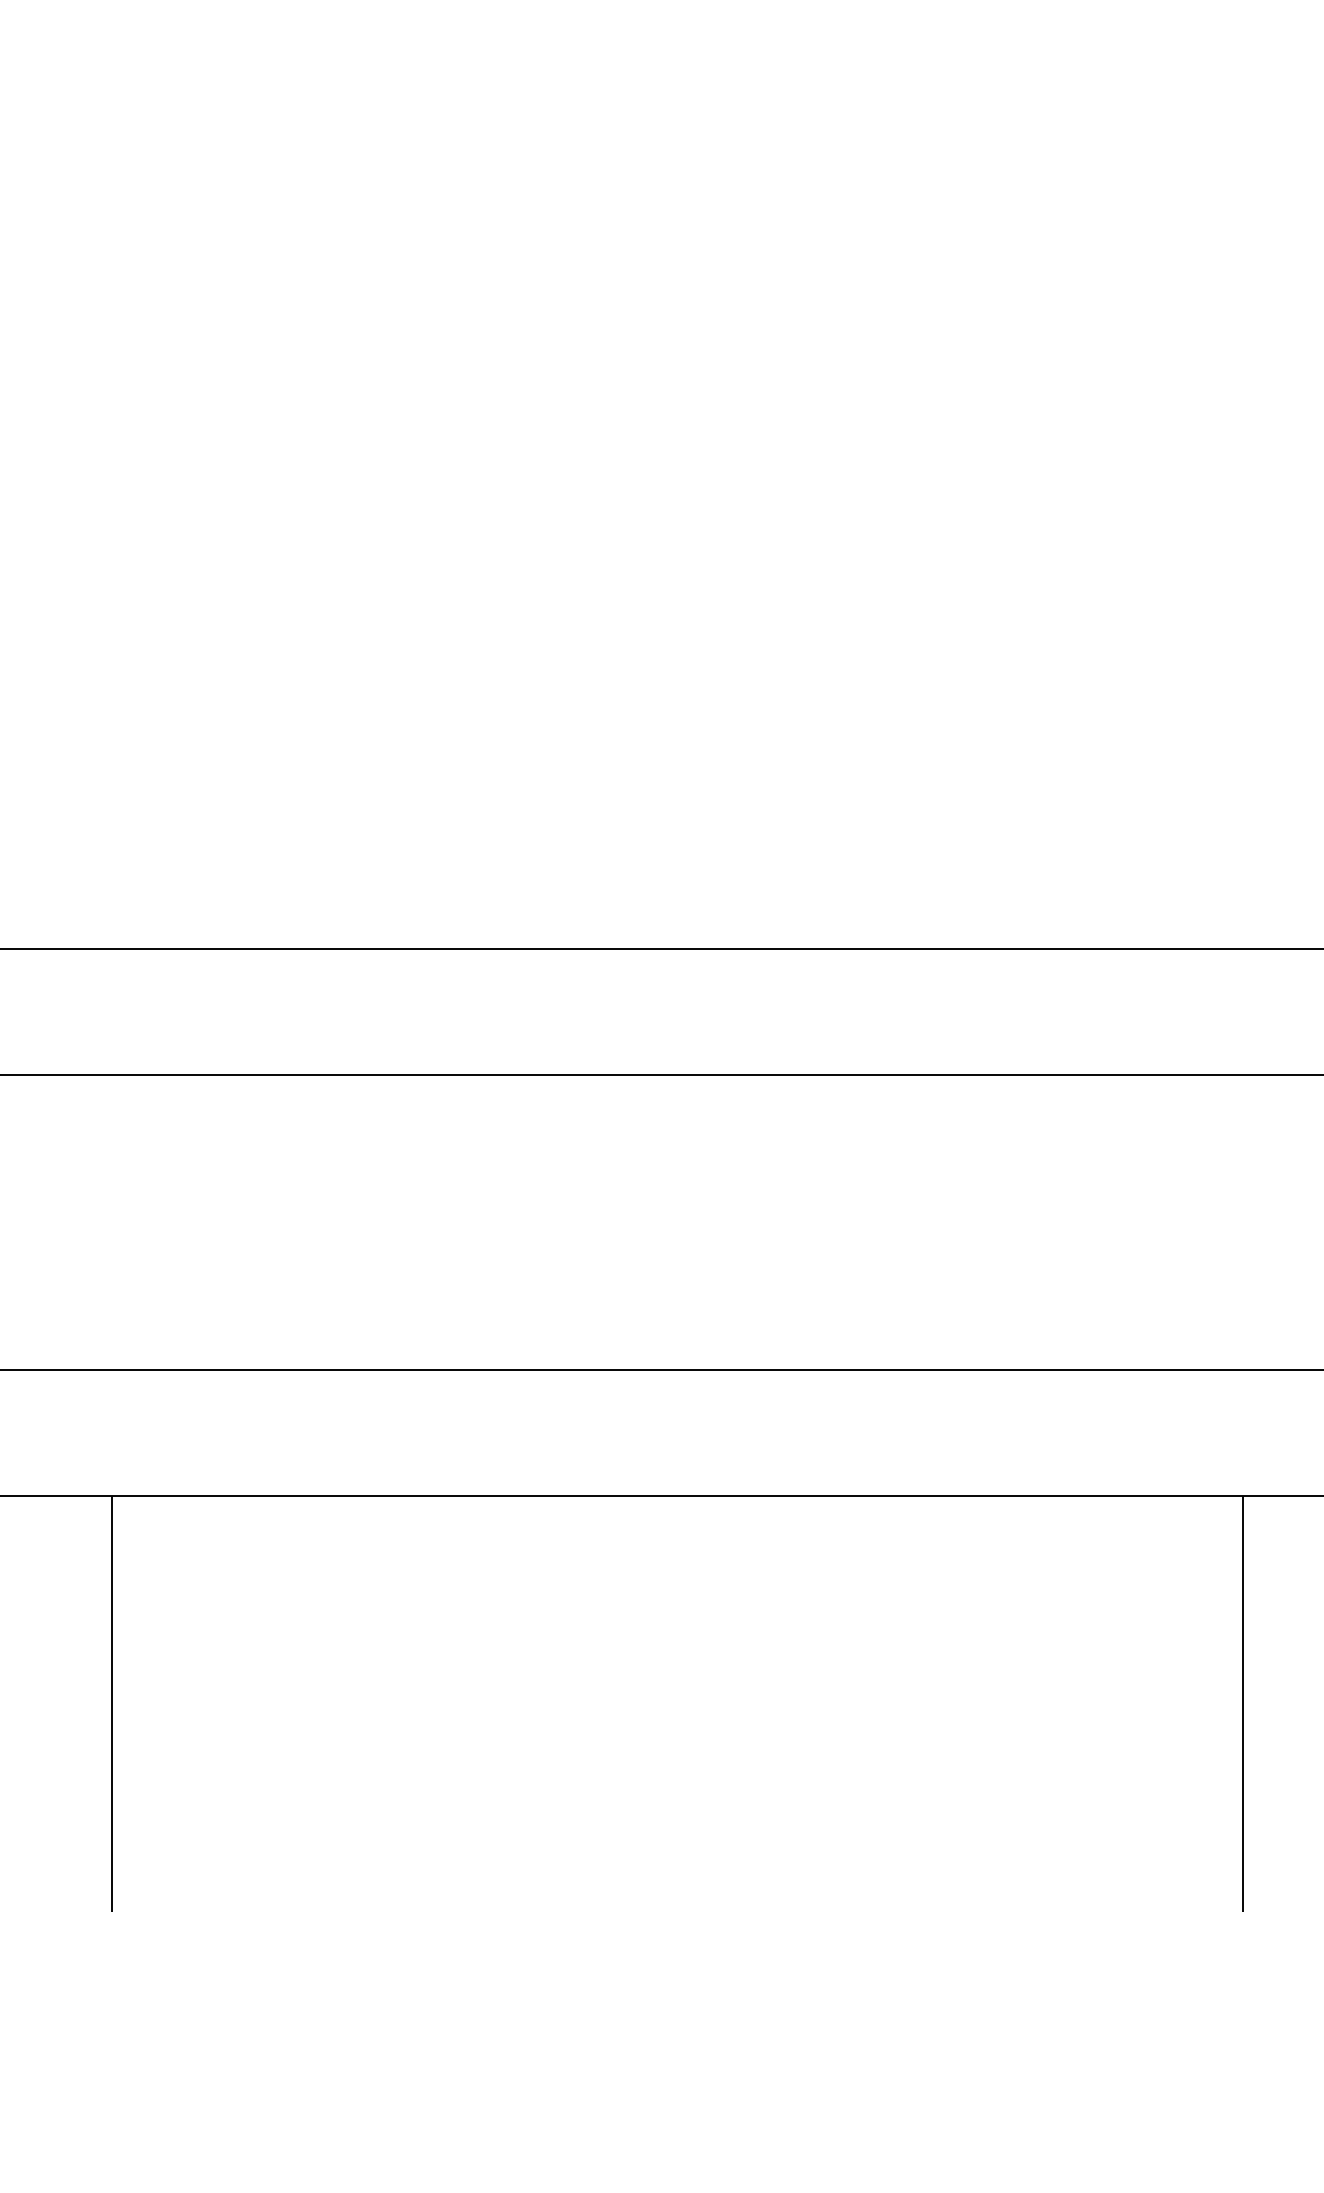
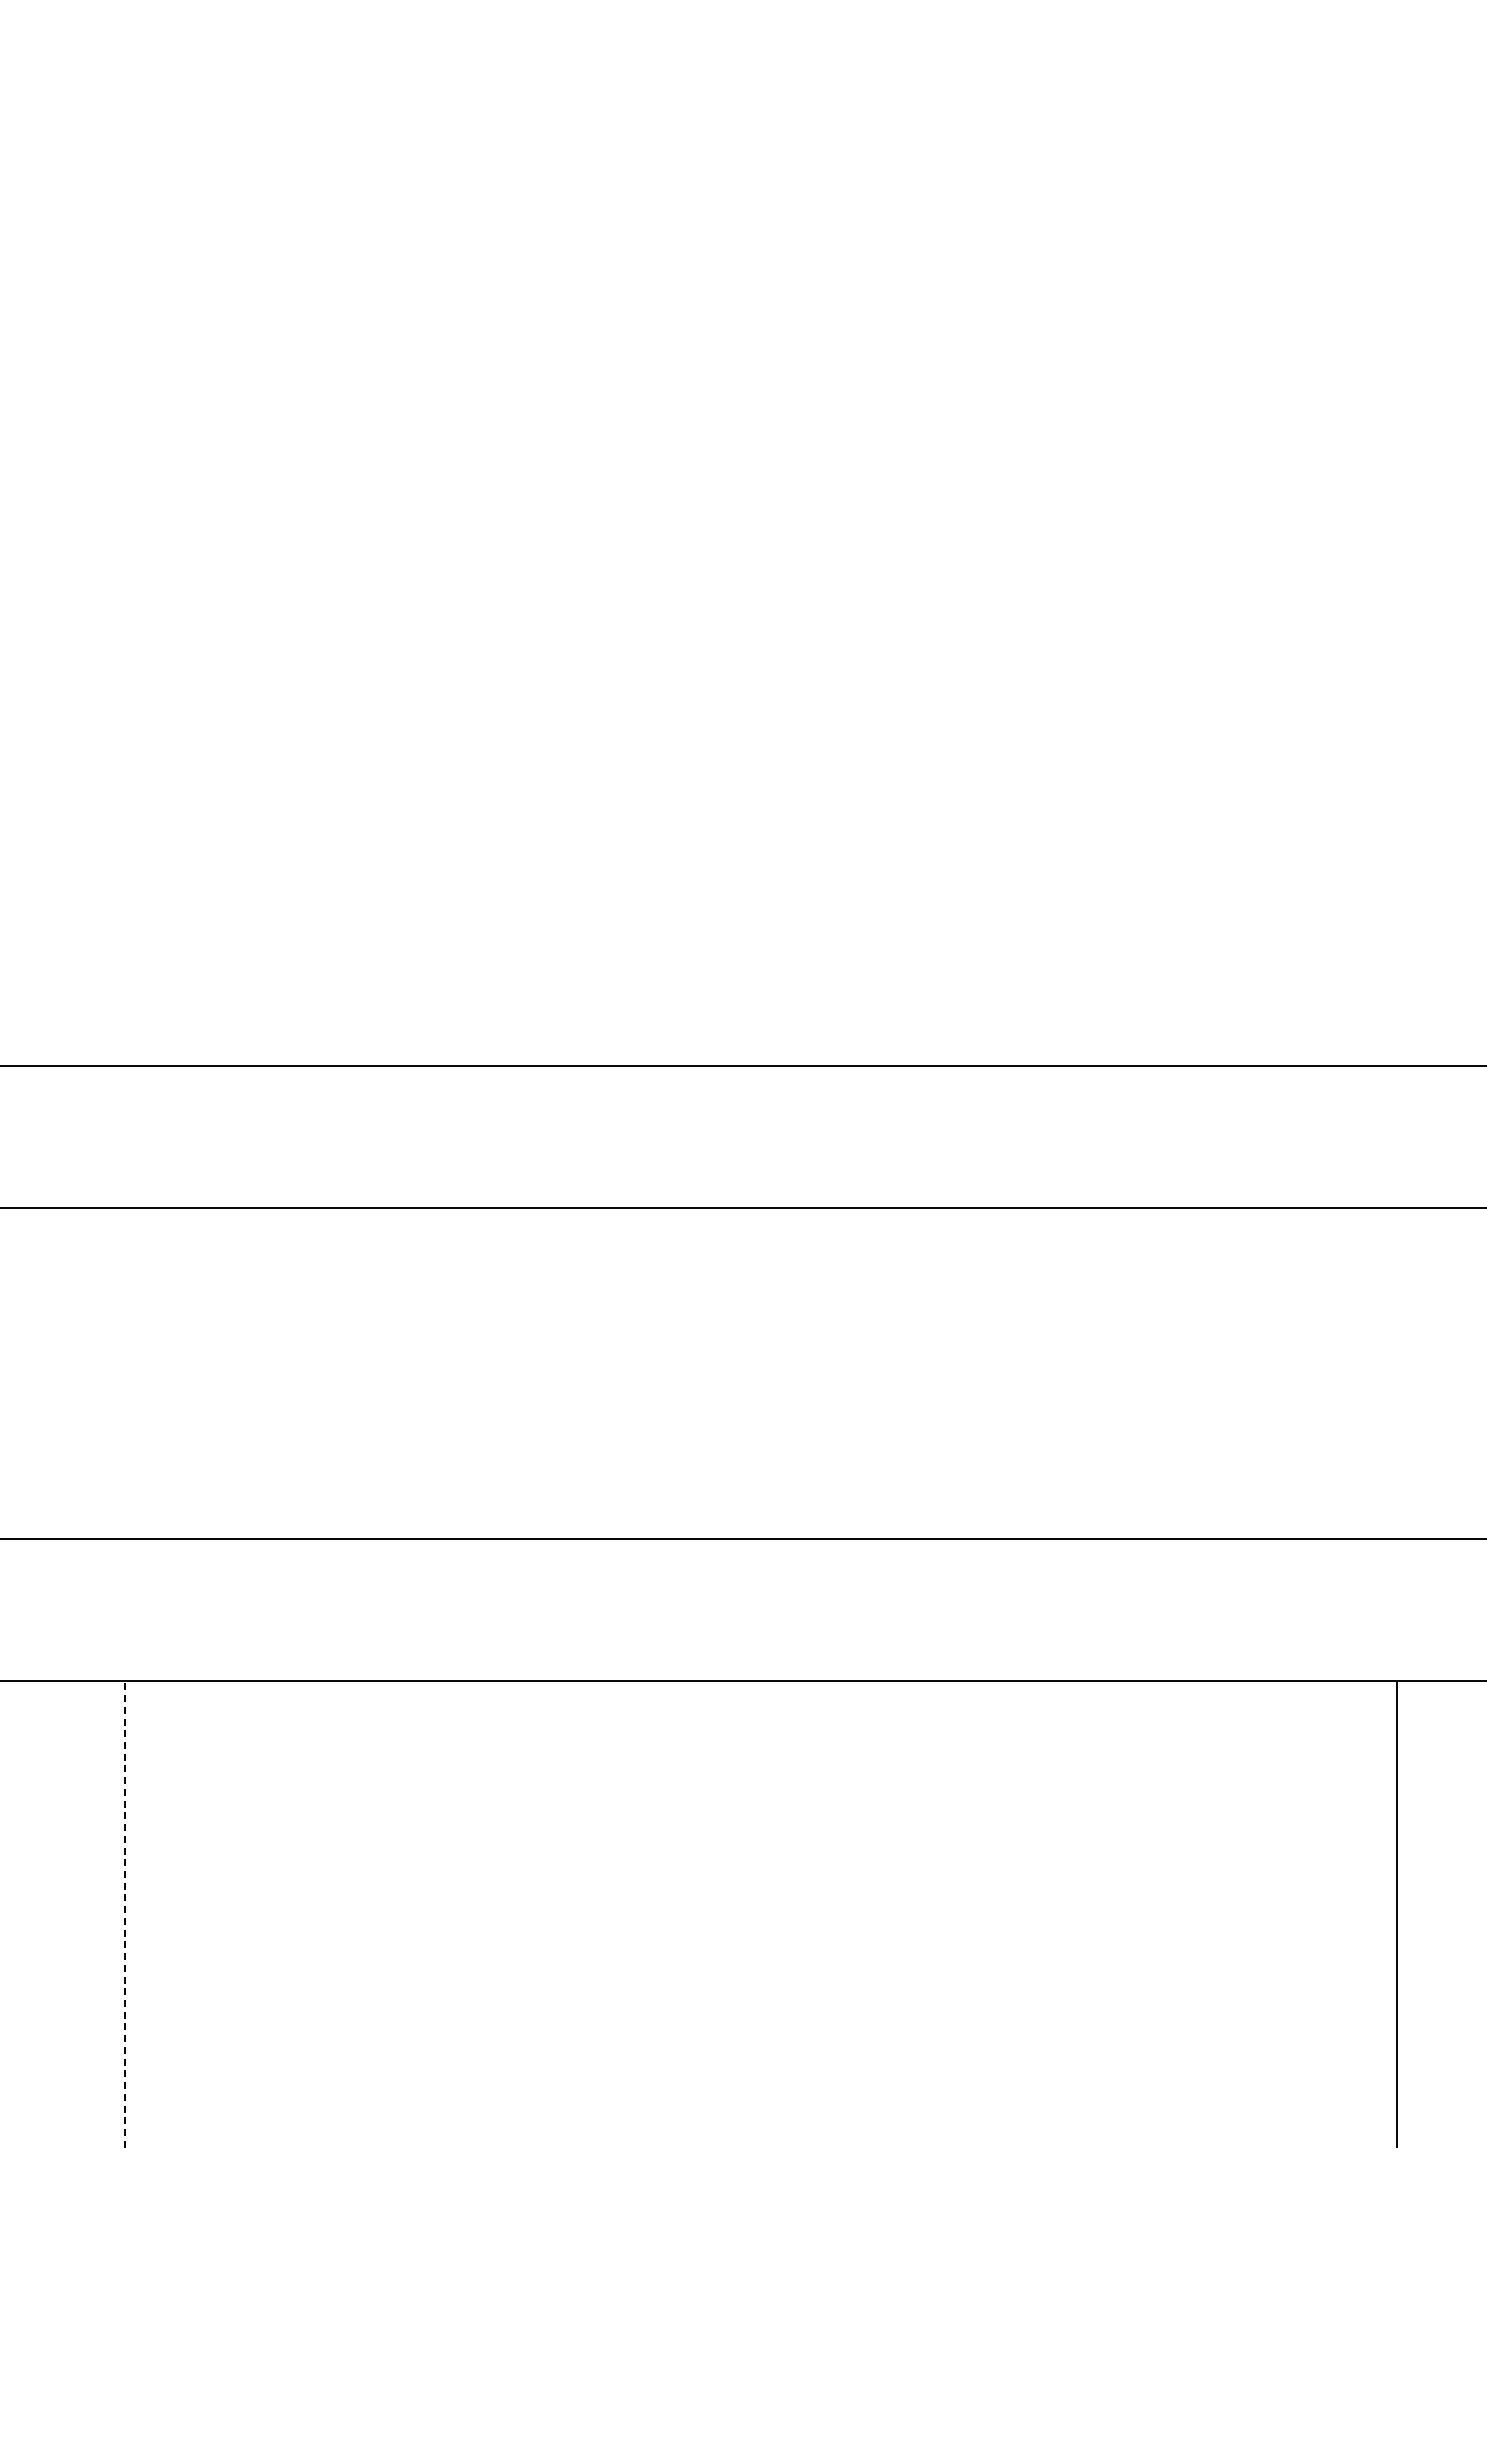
line: (111, 1703) -> (125, 1913), solid -> dashed

